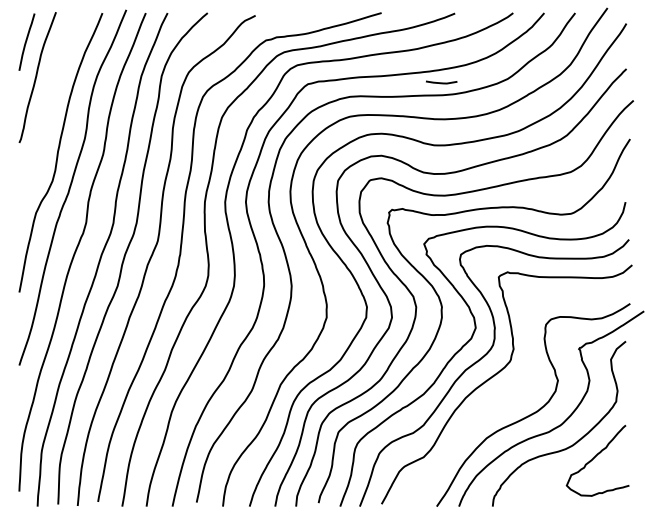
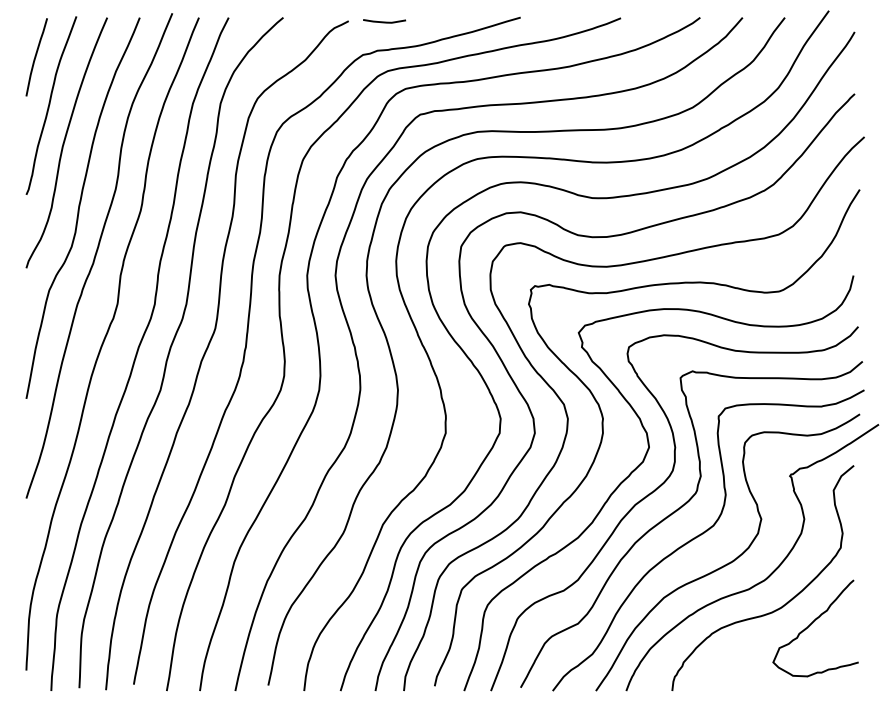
line: (441, 82) -> (384, 21), moved
curve: (48, 103) -> (65, 141), added
curve: (515, 391) -> (703, 534), added

